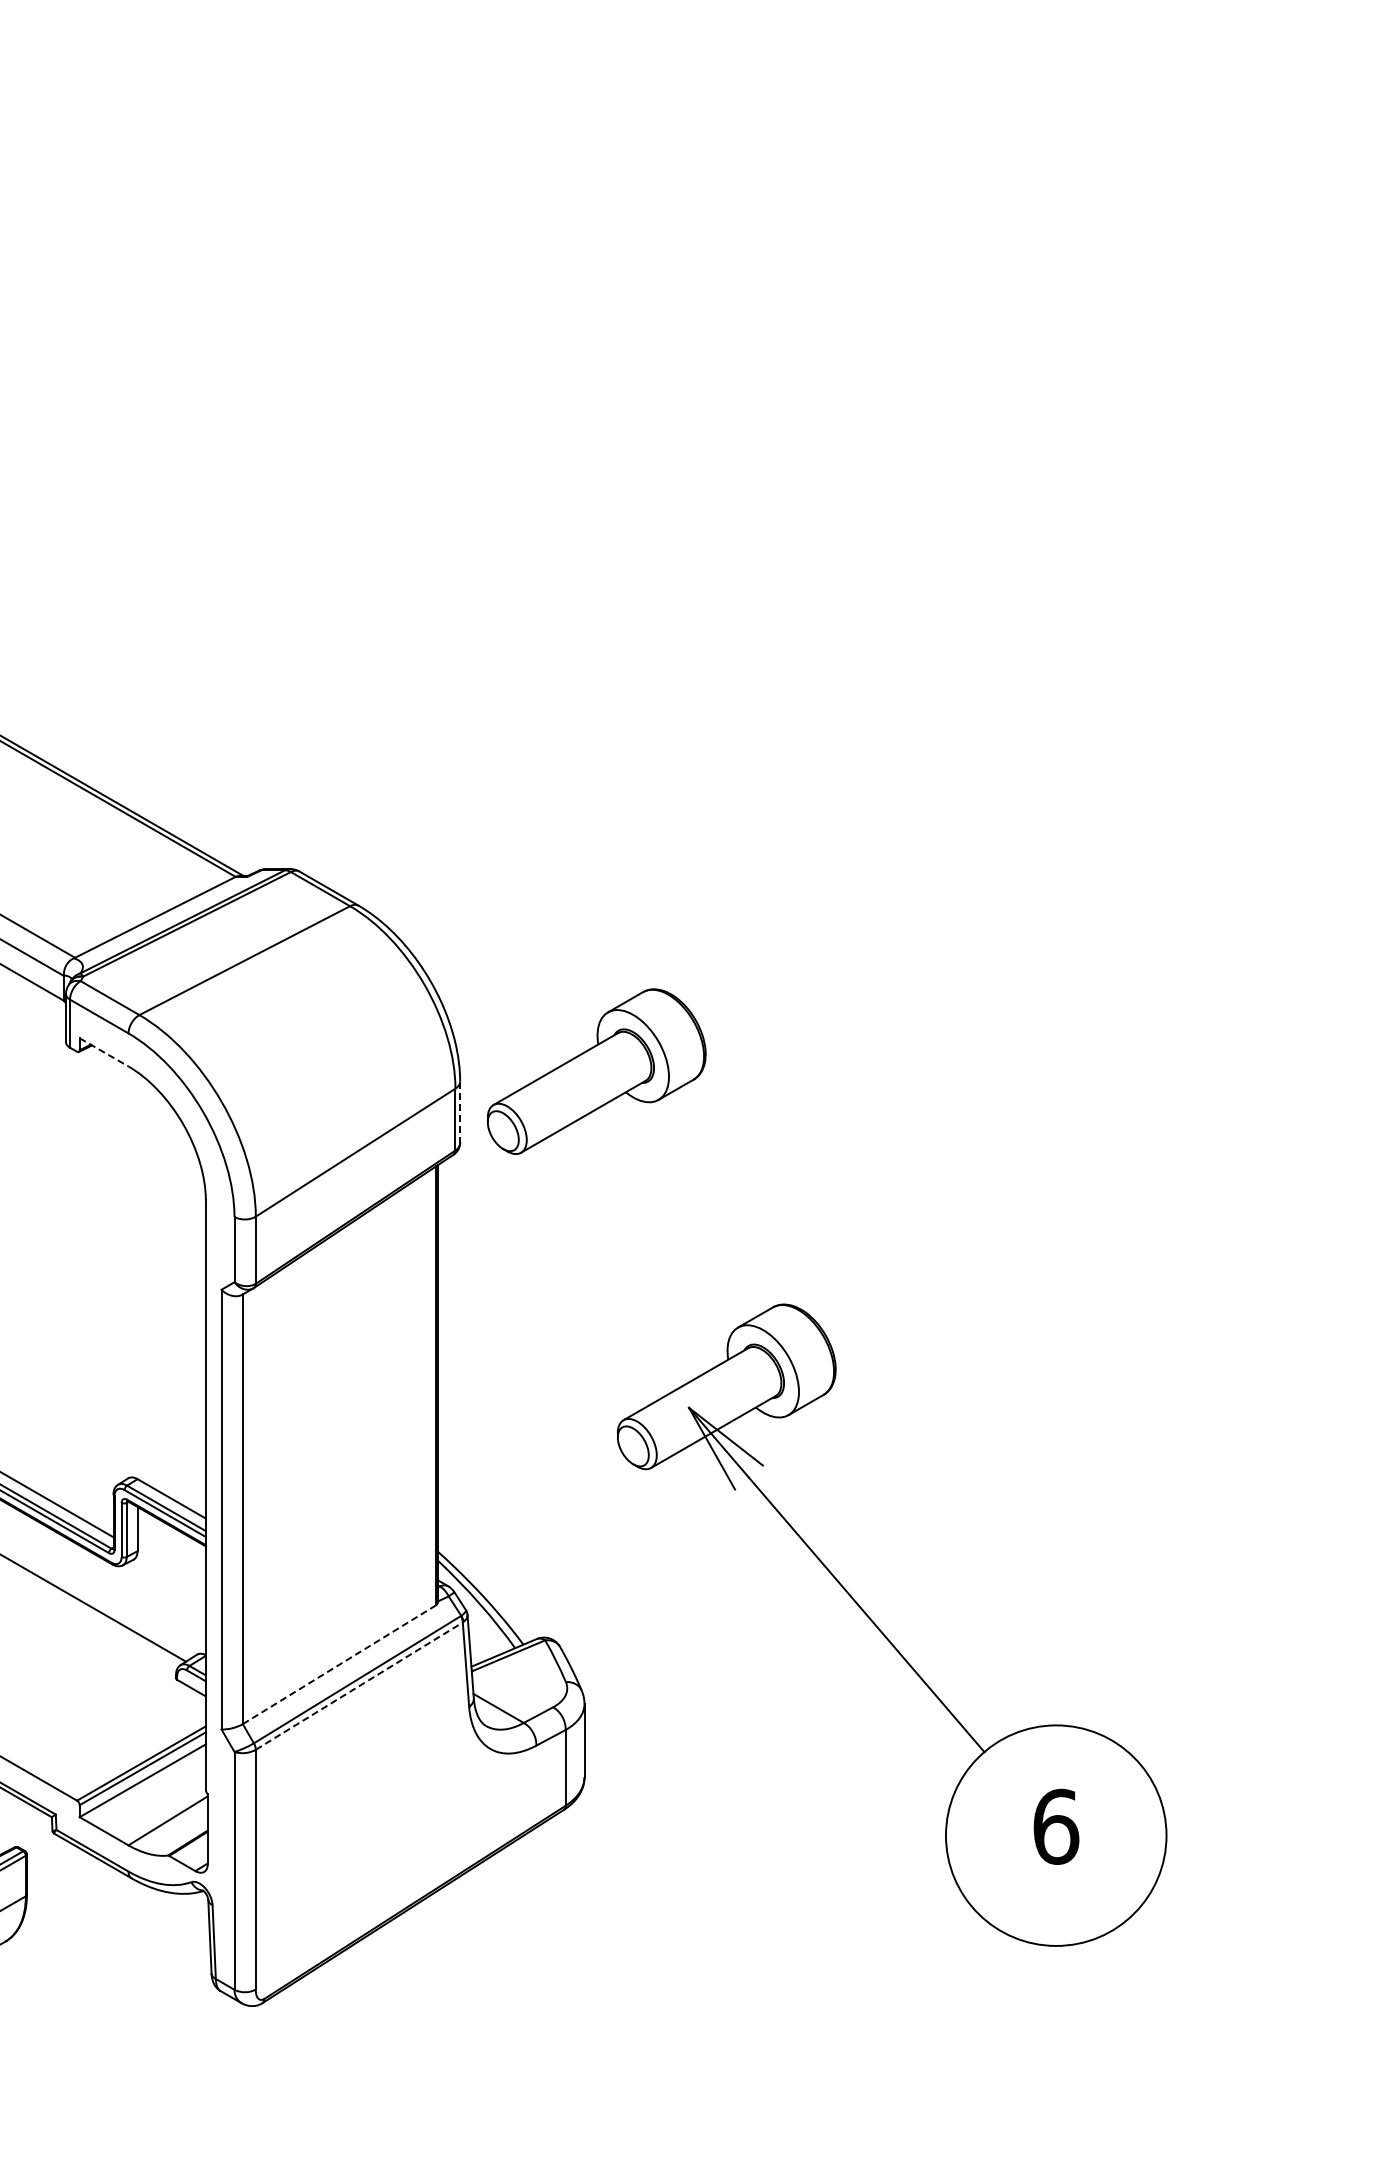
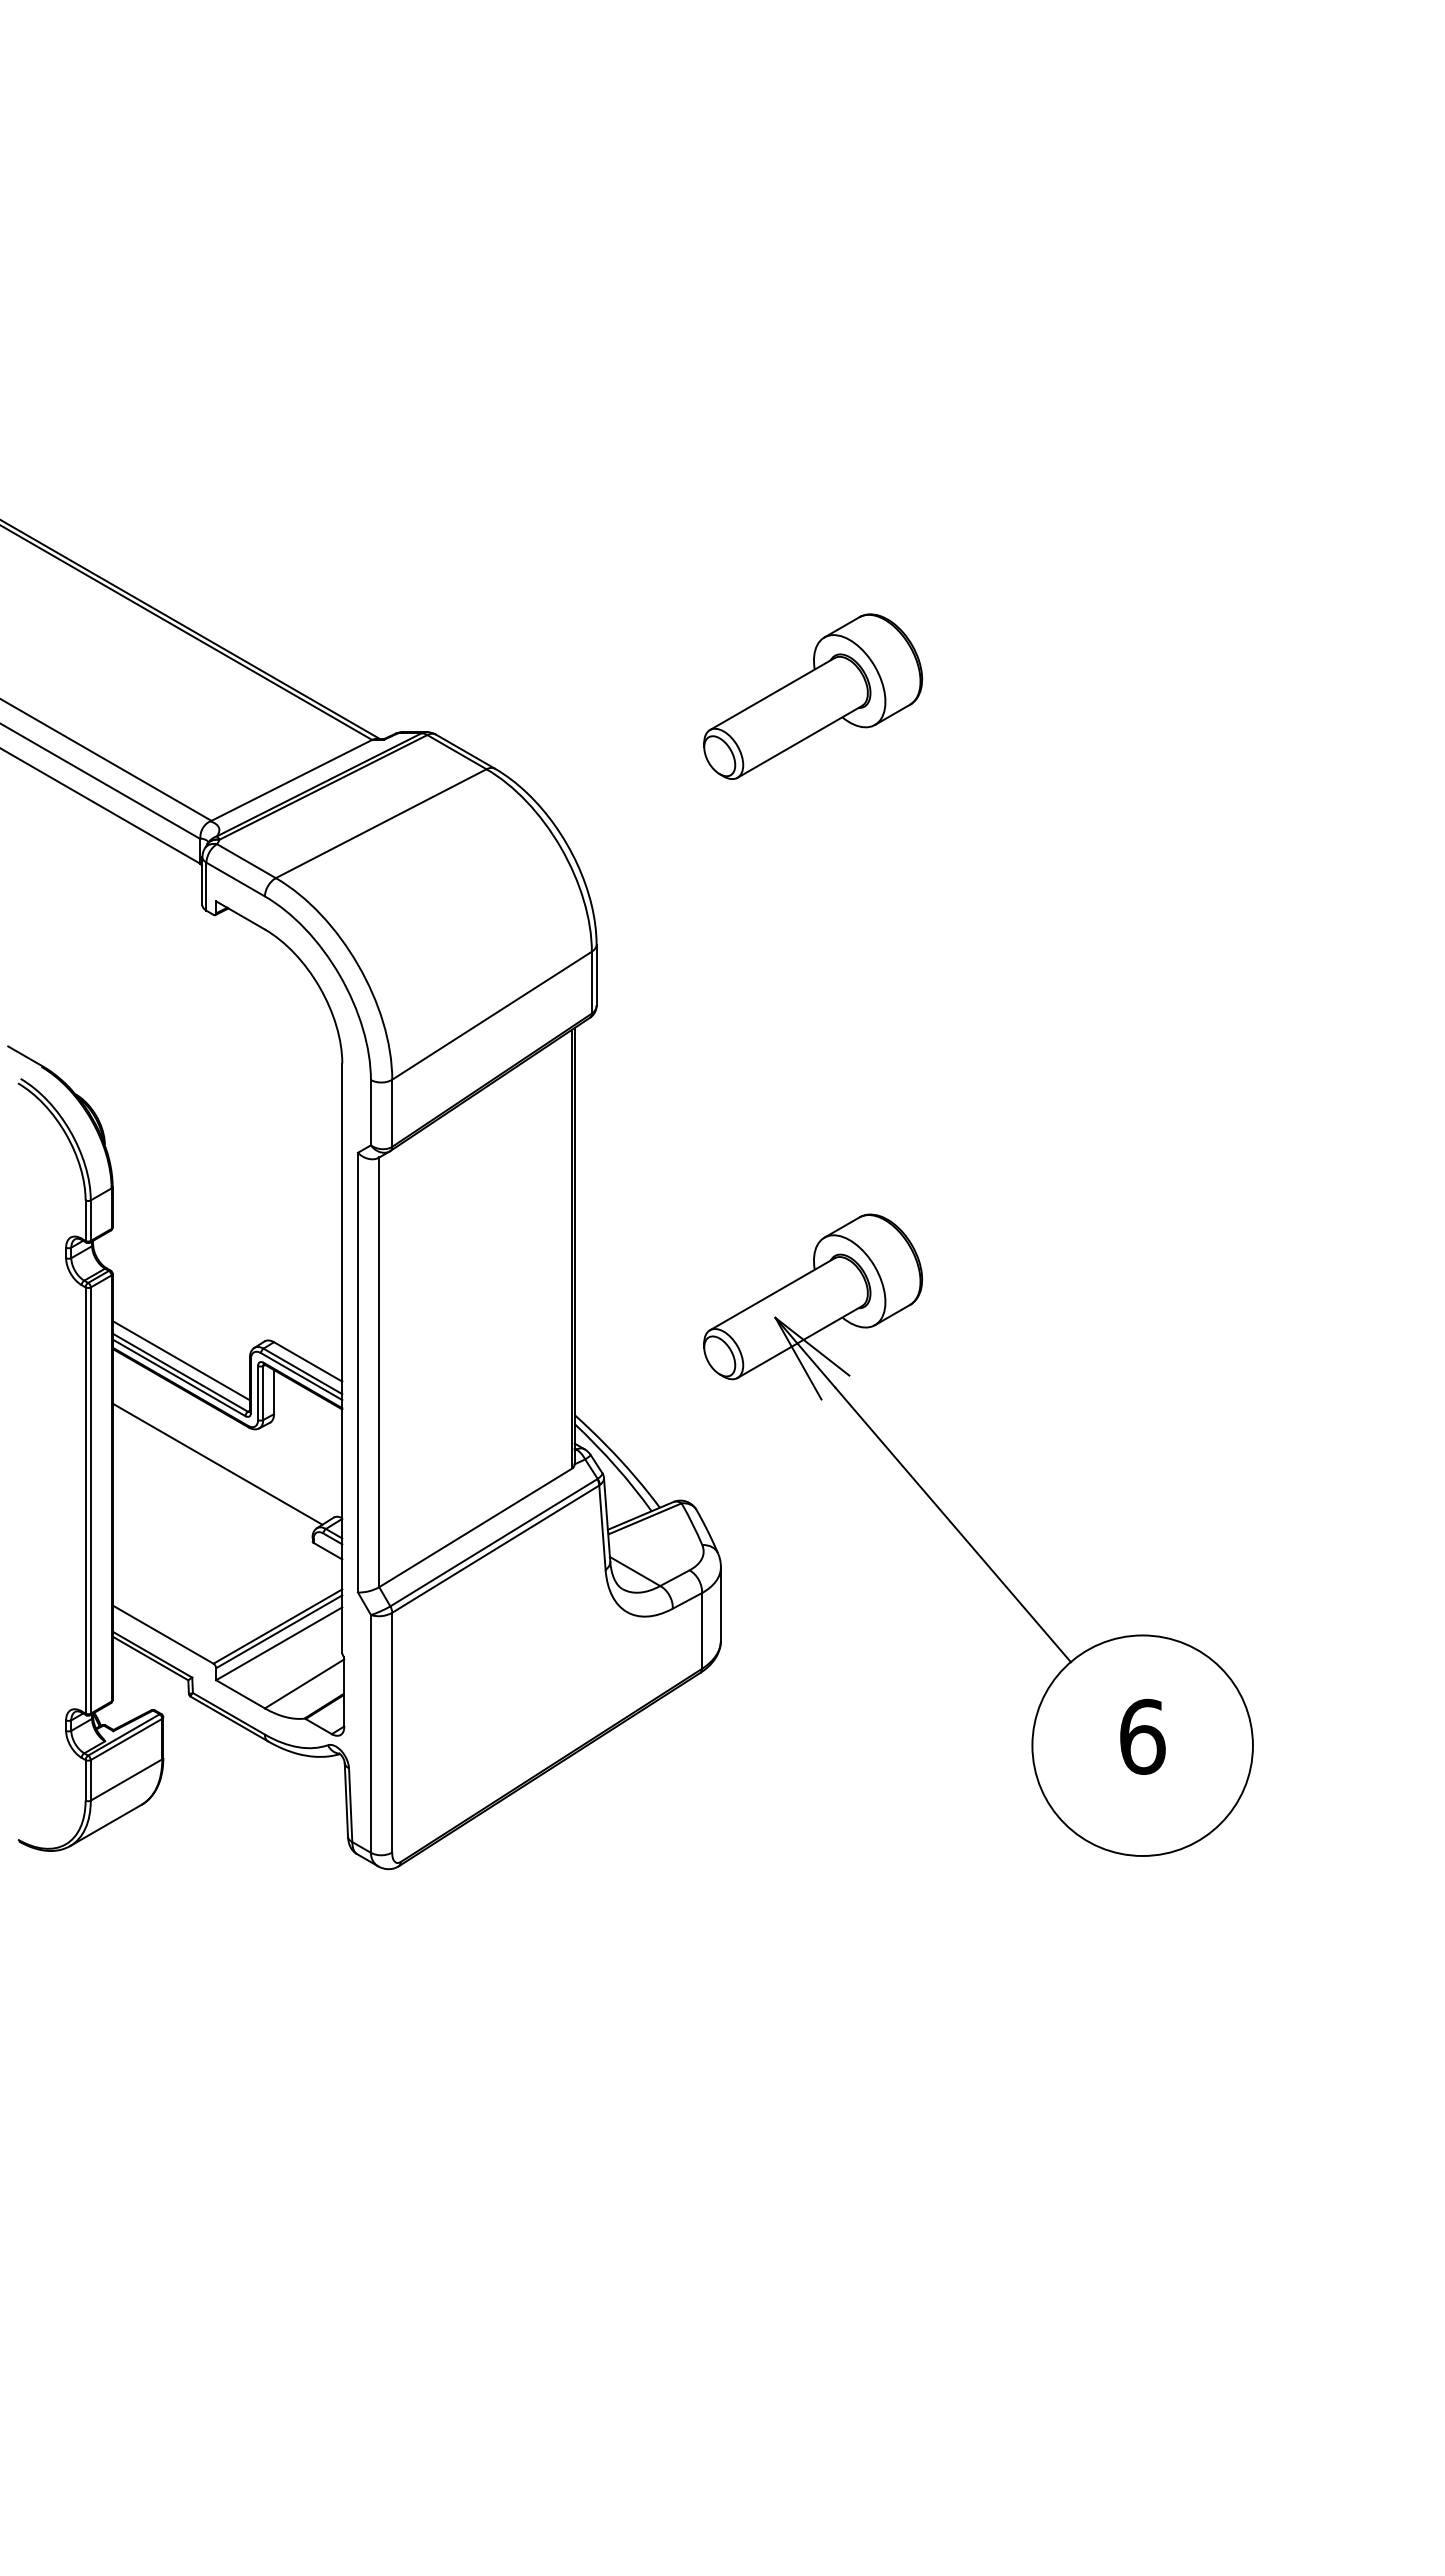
line: (104, 1052) -> (240, 915), dashed -> solid
part: (597, 1071) -> (813, 696), moved
line: (460, 1112) -> (596, 975), dashed -> solid
part: (883, 1632) -> (969, 1542), moved
line: (340, 1664) -> (476, 1527), dashed -> solid
line: (360, 1685) -> (496, 1548), dashed -> solid

